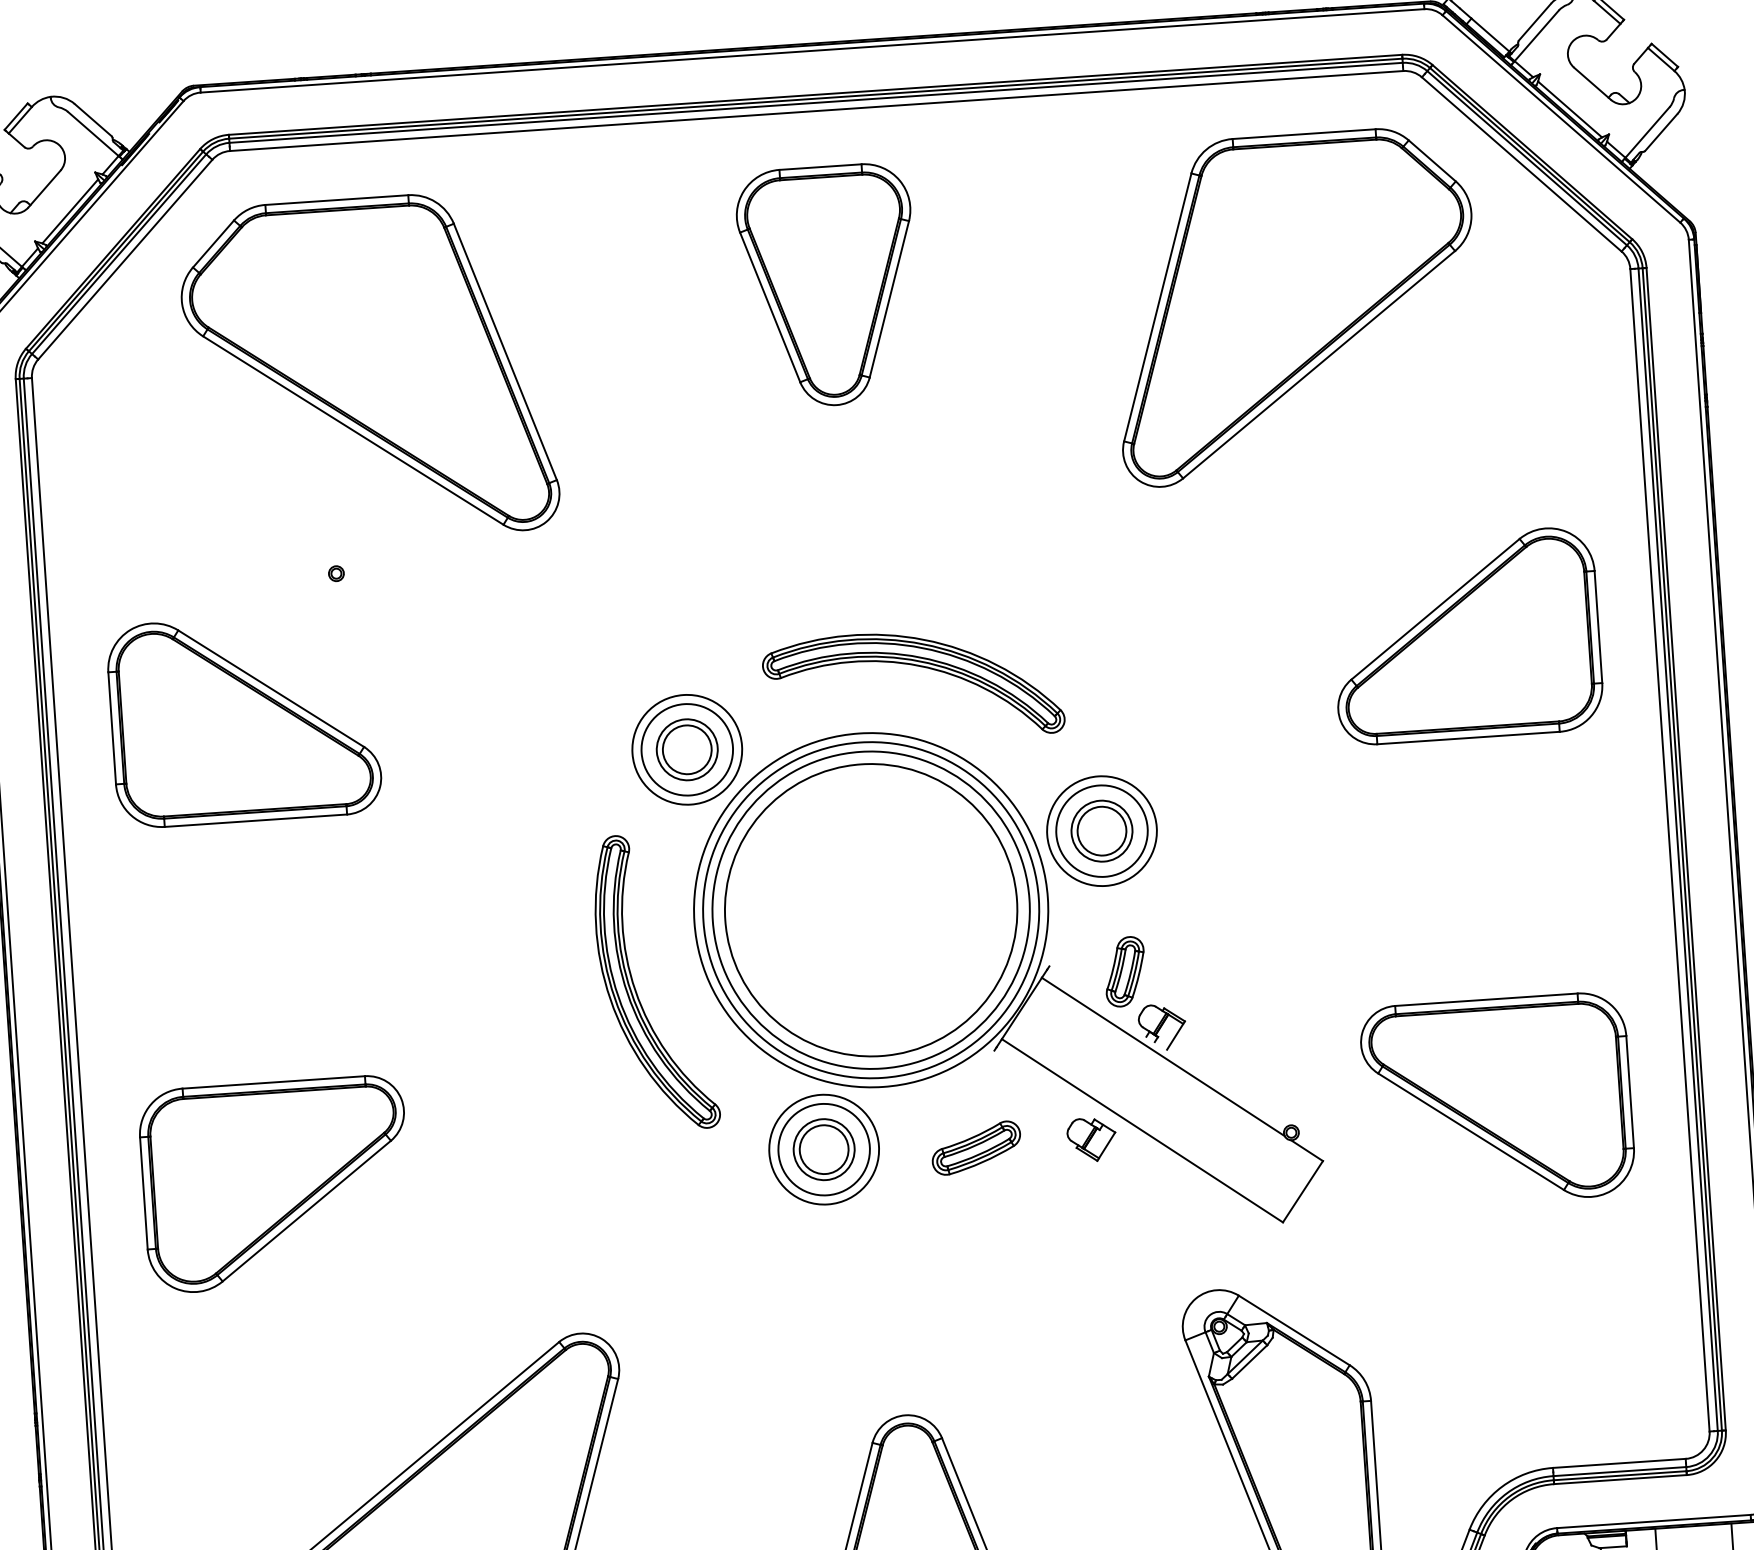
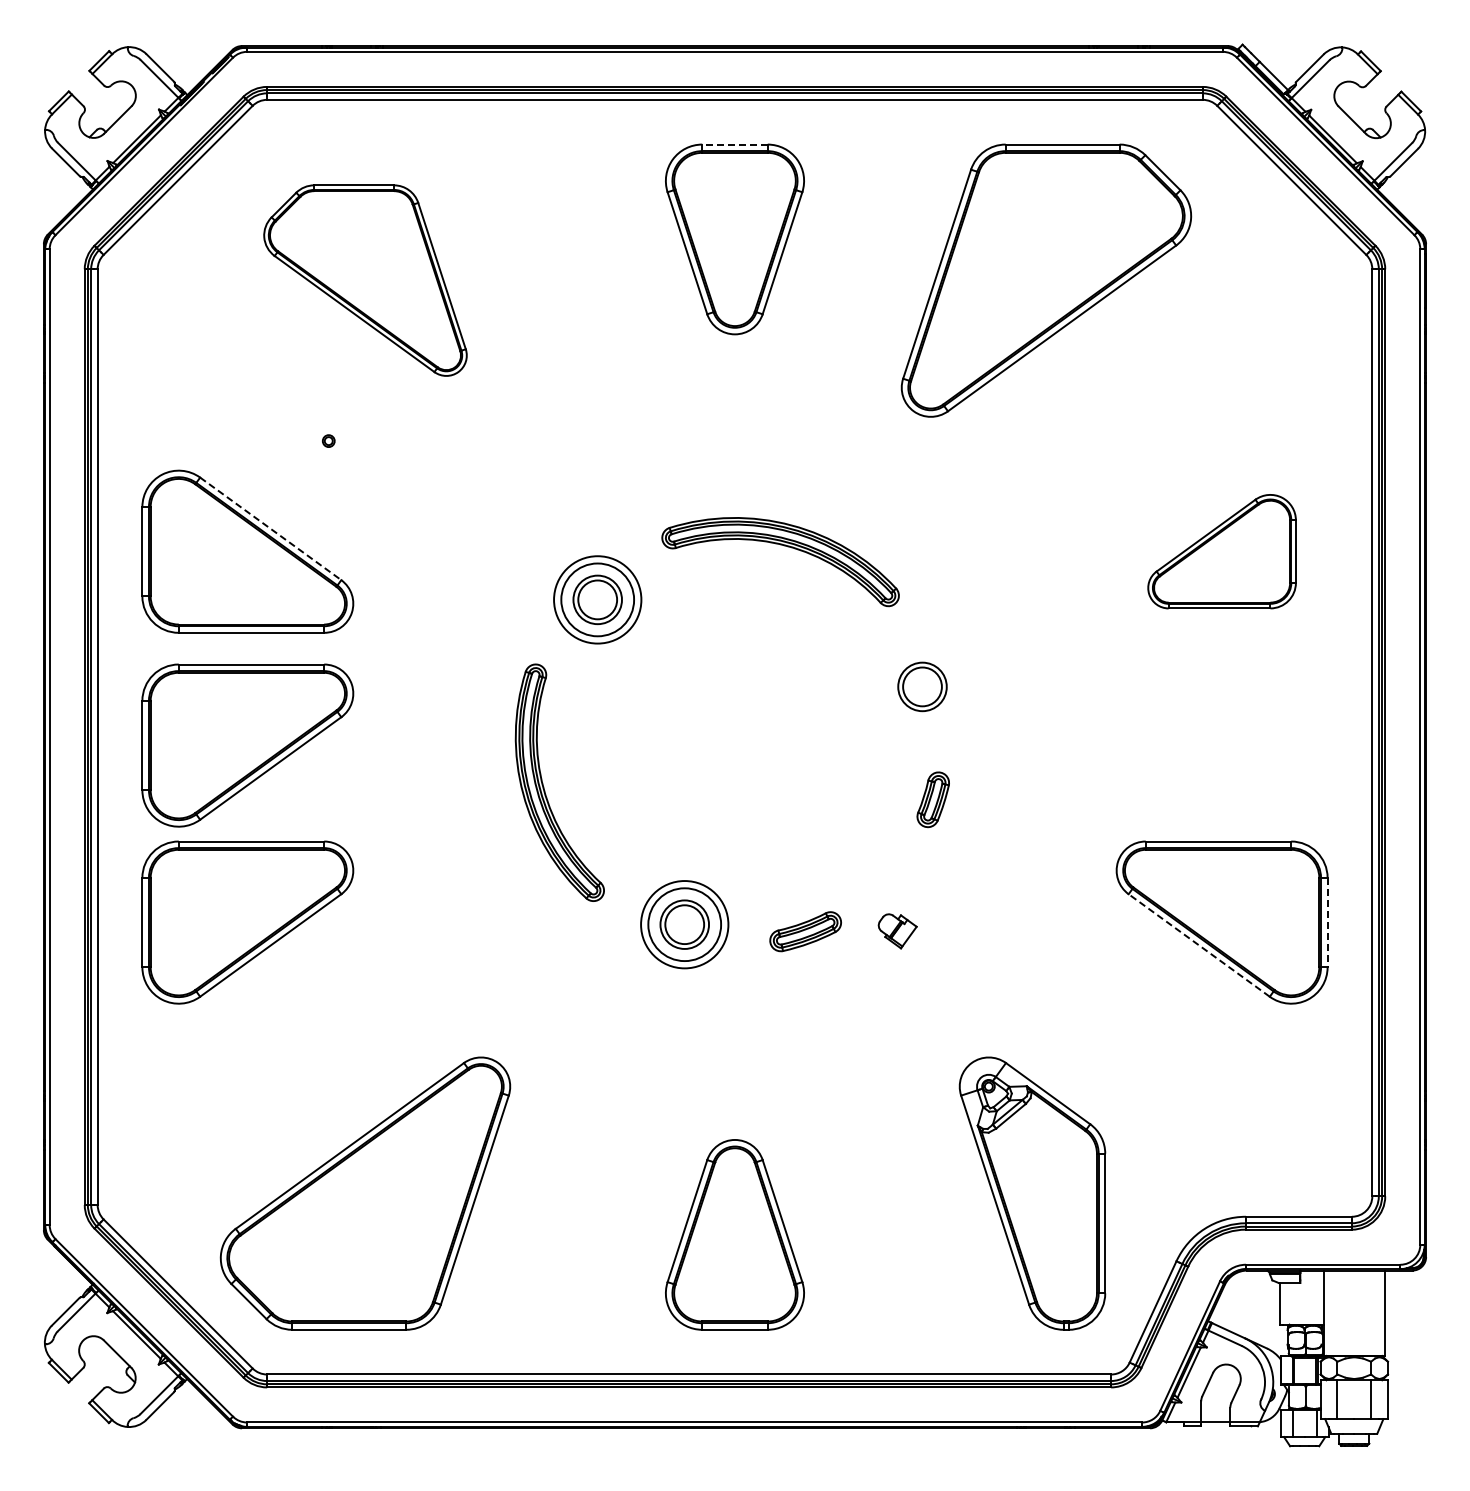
line: (819, 167) -> (734, 144), solid -> dashed
part: (1295, 305) -> (1046, 280), moved
part: (368, 369) -> (365, 280), size x0.7
part: (1465, 635) -> (1221, 551), size x0.7
line: (272, 689) -> (271, 529), solid -> dashed
part: (260, 962) -> (247, 745), added
part: (1005, 982) -> (837, 801), removed
line: (1629, 1091) -> (1327, 922), solid -> dashed
line: (1470, 1131) -> (1198, 945), solid -> dashed

